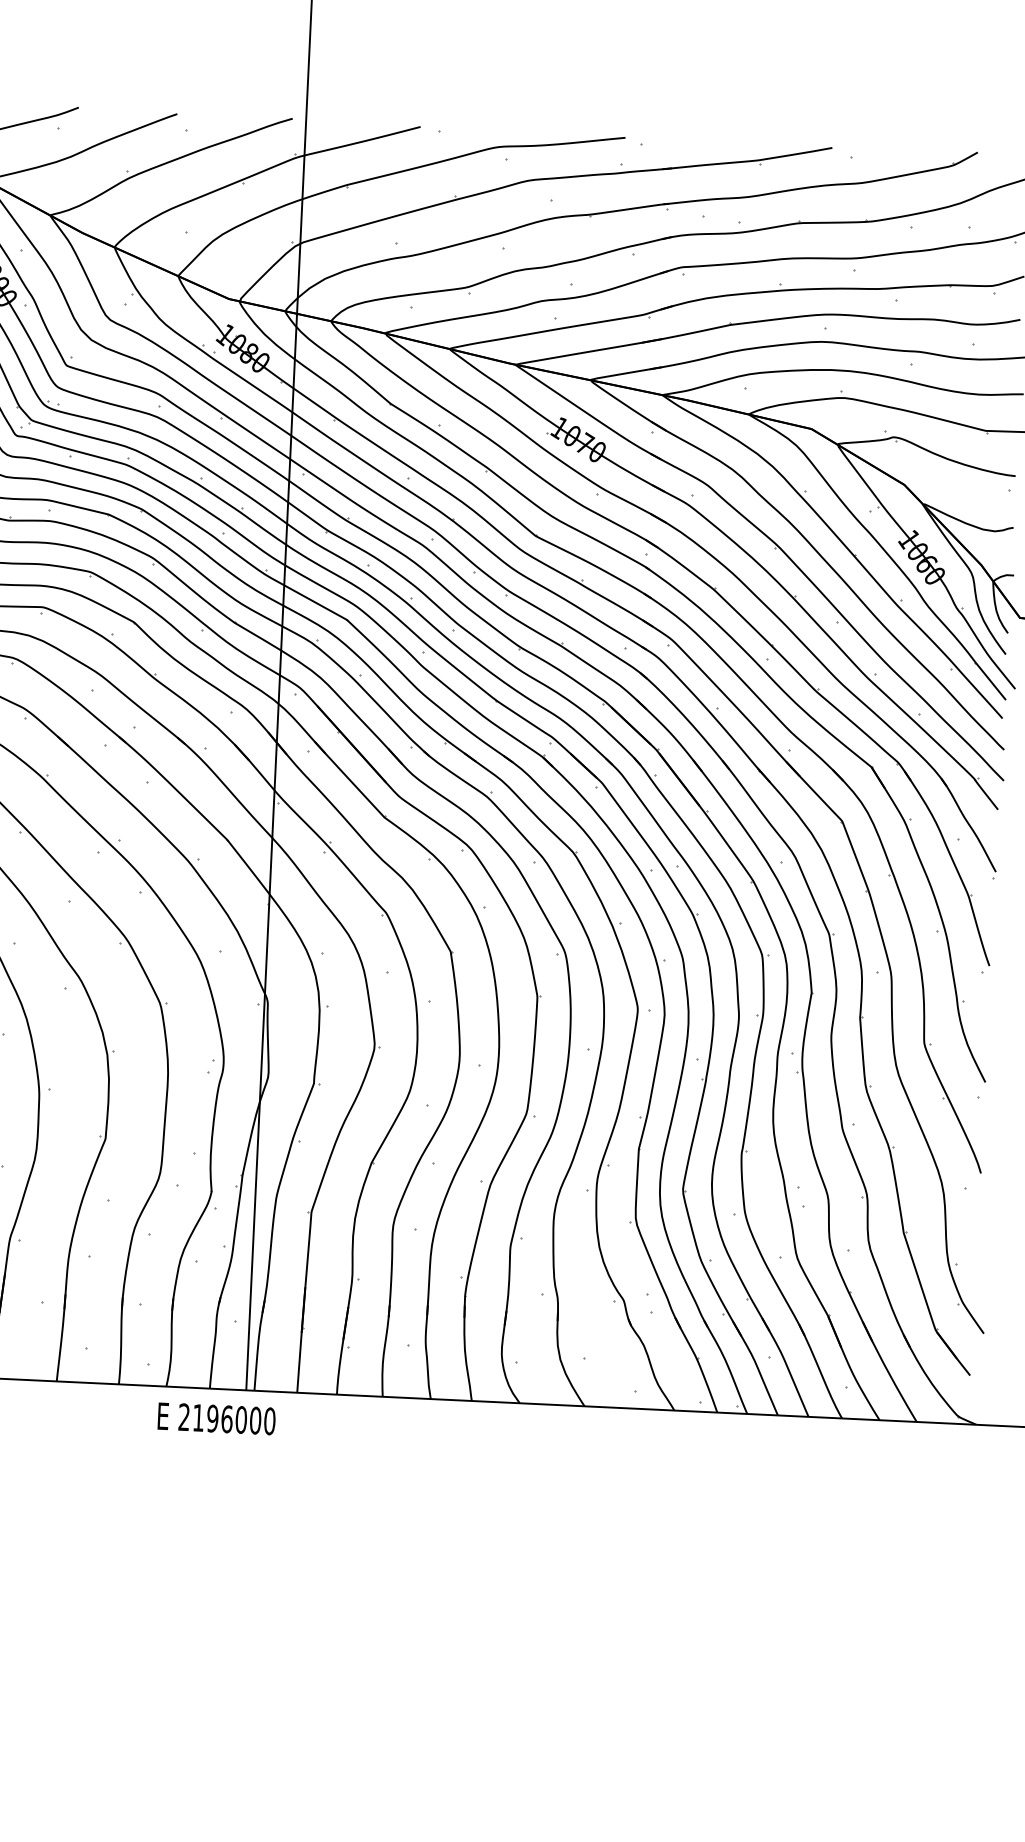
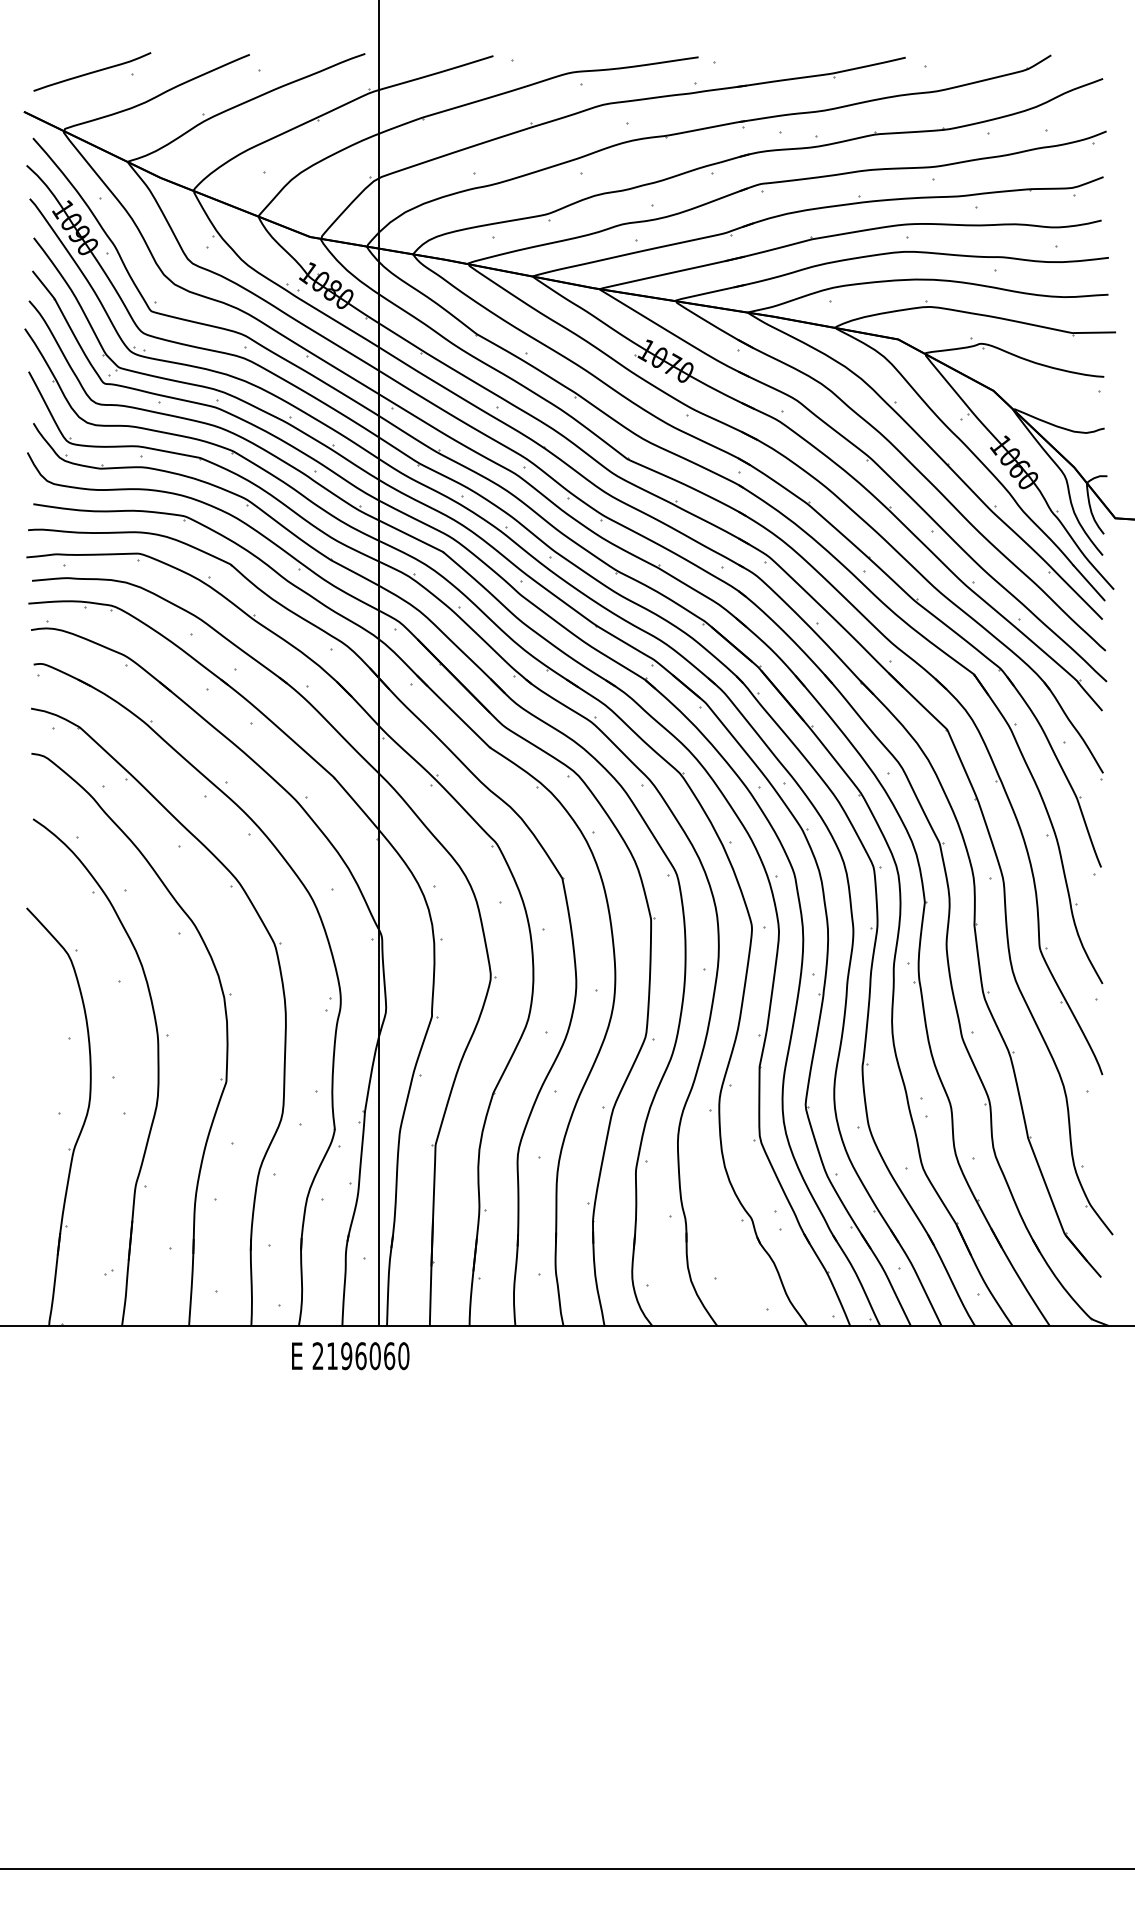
text: (255, 1420) -> (389, 1355), 2196000 -> 2196060

